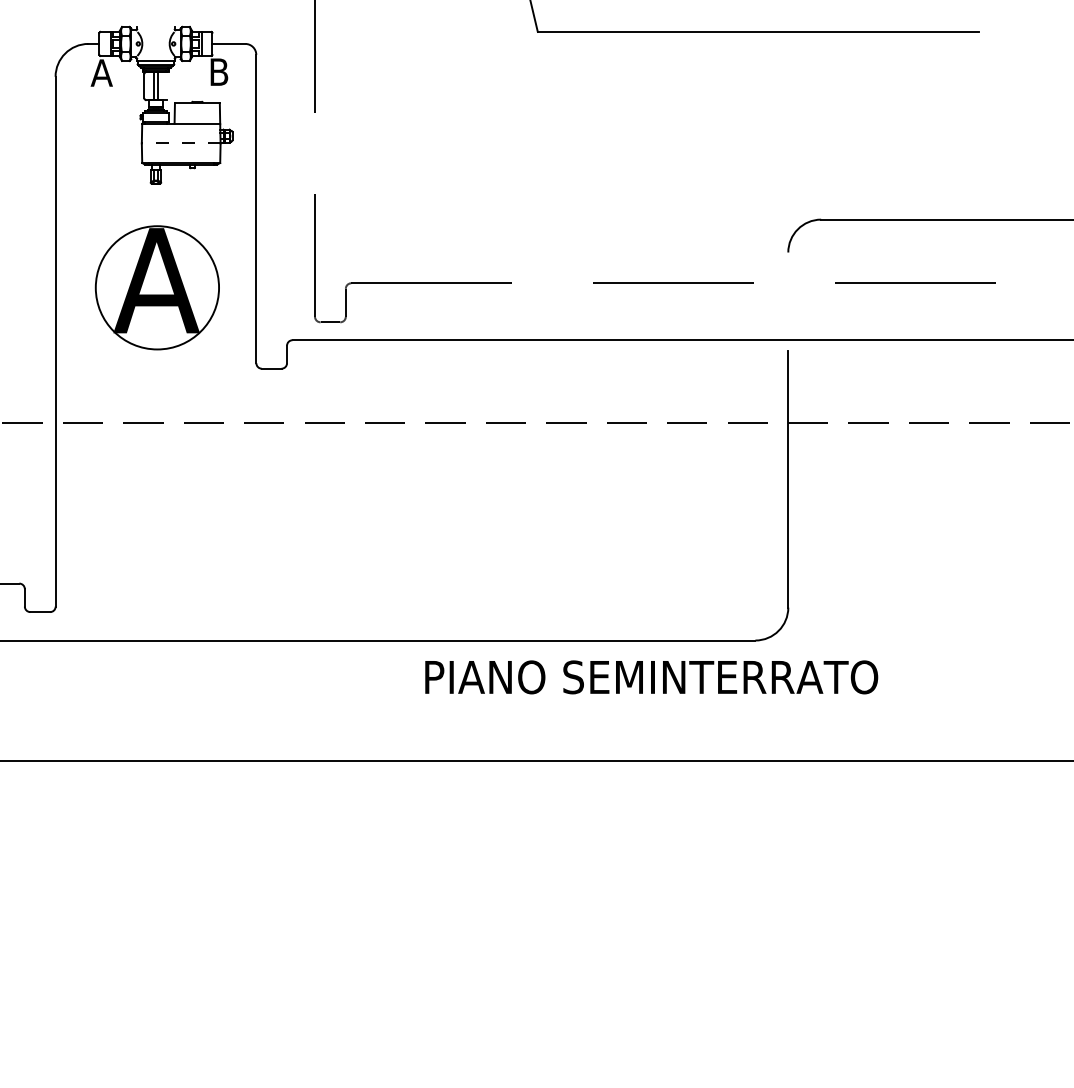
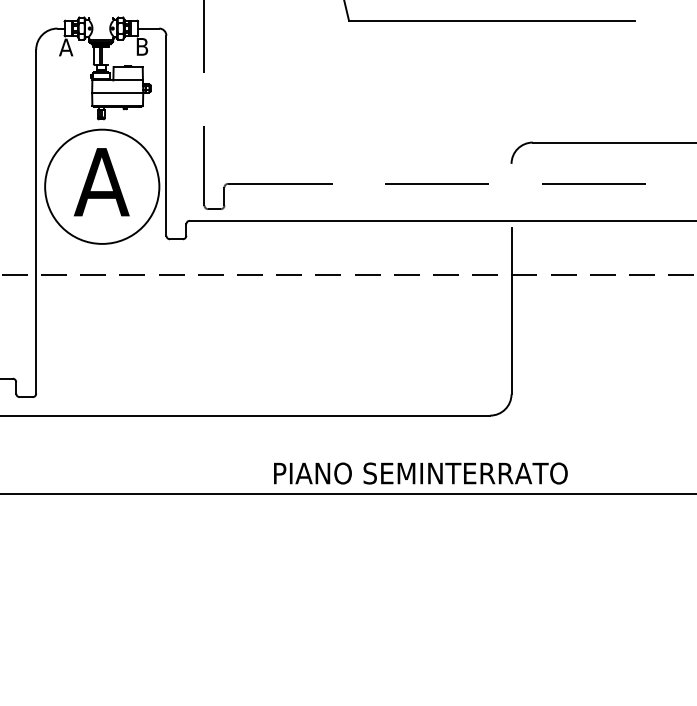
line: (180, 144) -> (117, 93), dashed -> solid
circle: (157, 287) -> (102, 186), size x1.43
text: (651, 677) -> (420, 473), moved

